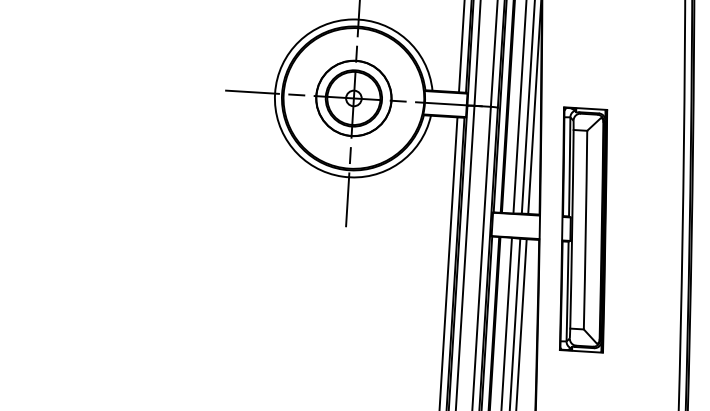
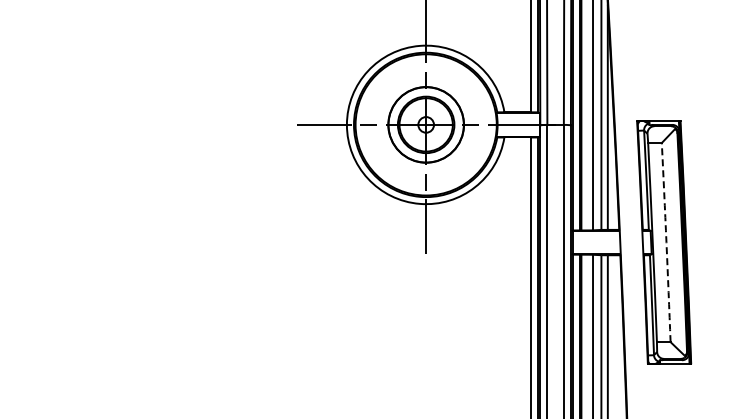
arc: (585, 230) -> (666, 242), solid -> dashed

